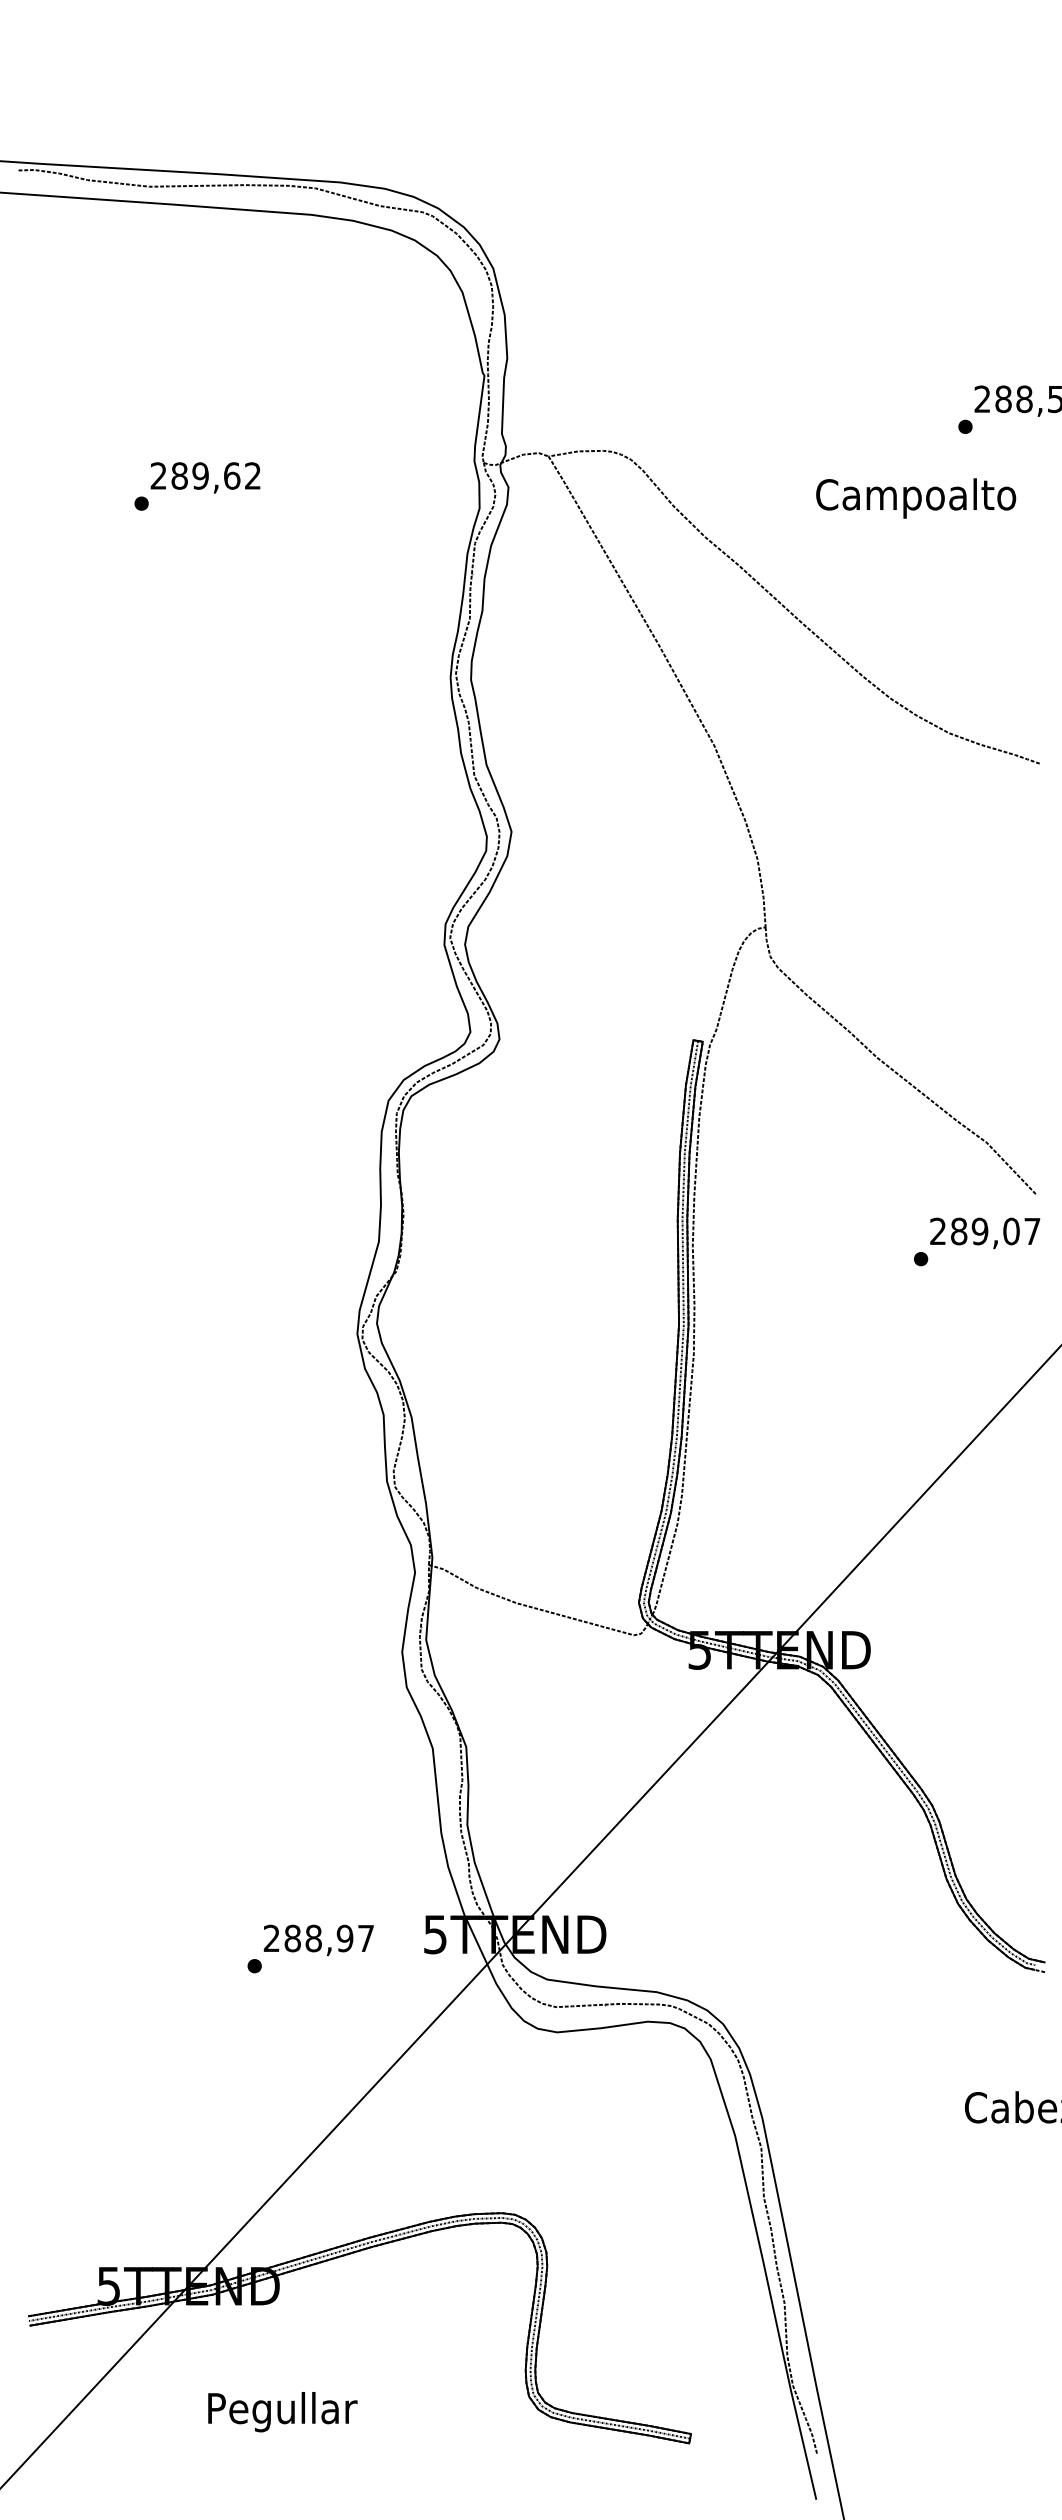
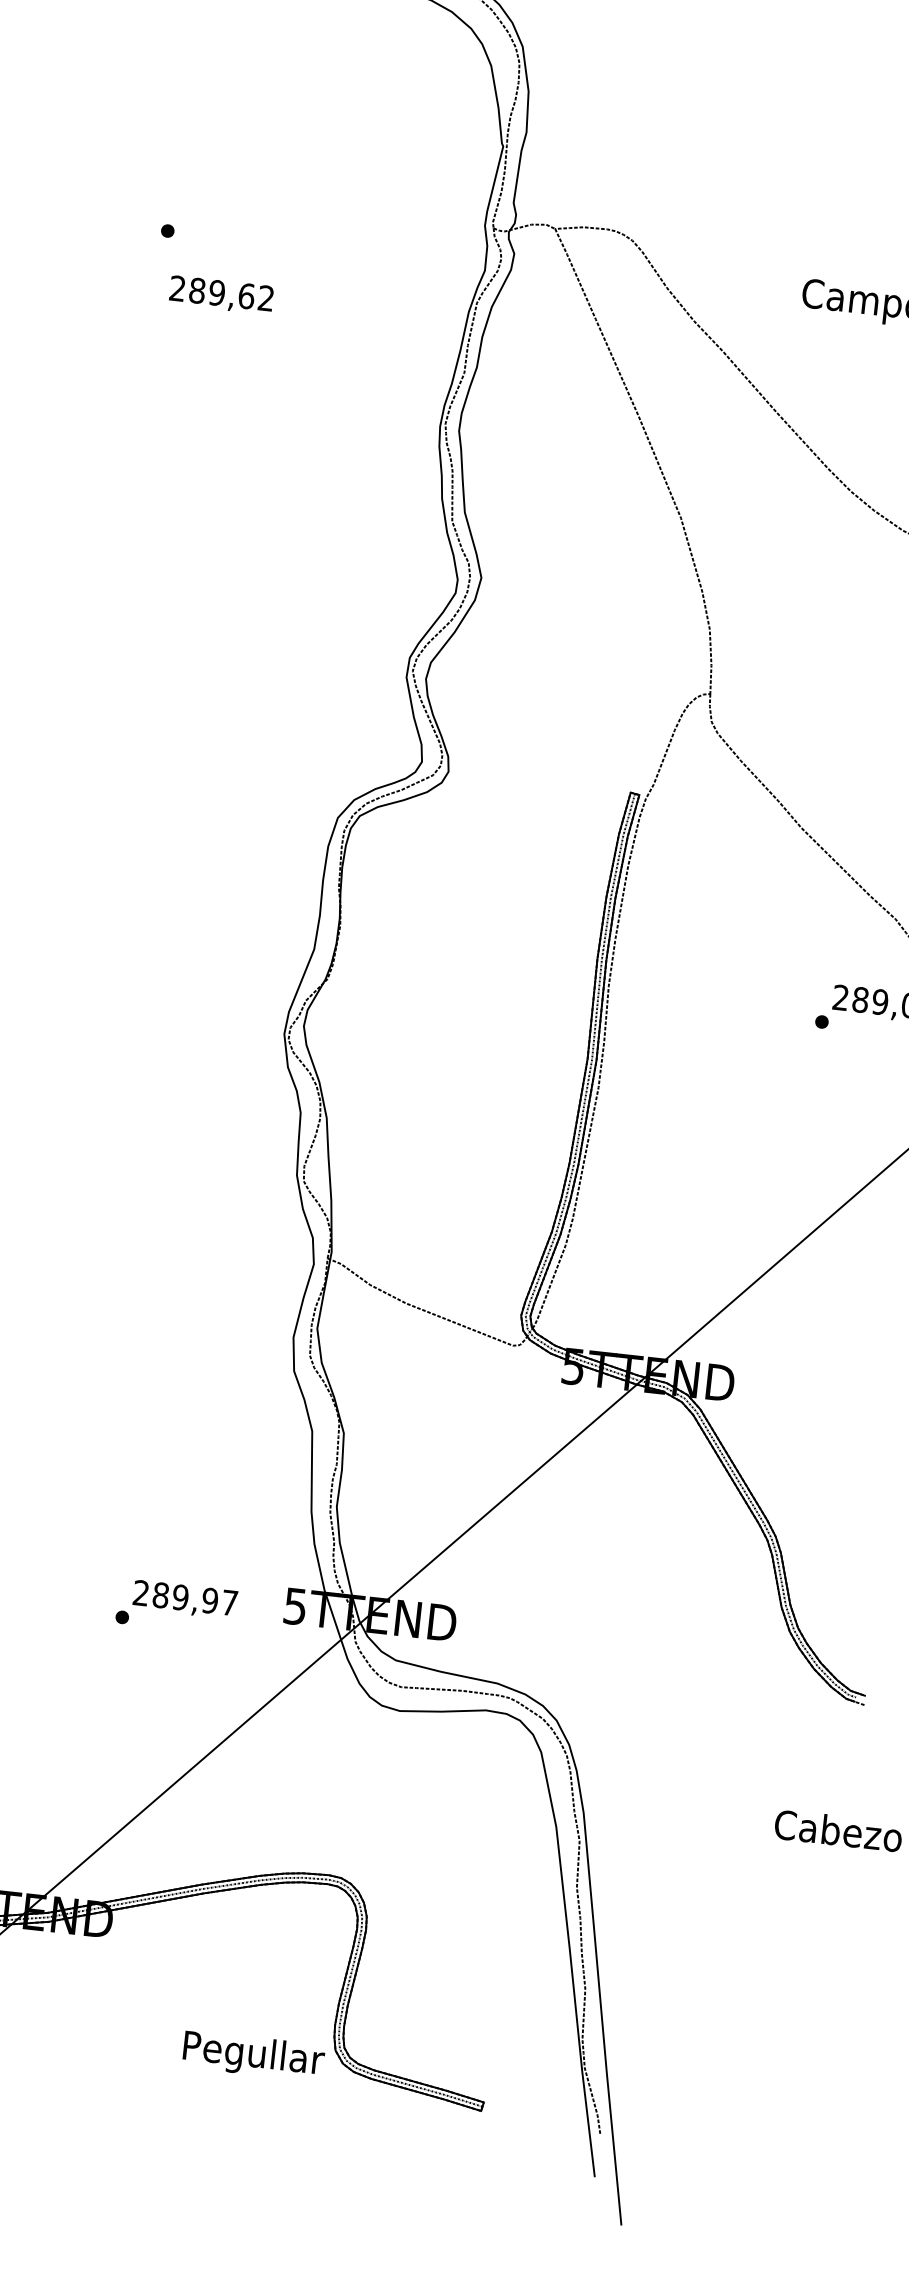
text: (205, 477) -> (221, 294), moved
text: (313, 1938) -> (180, 1597), 288,97 -> 289,97
text: (282, 2412) -> (253, 2056), moved

